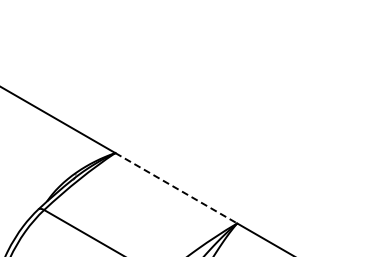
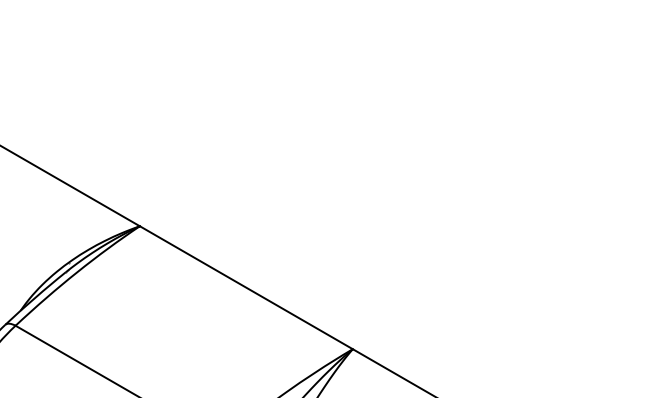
line: (176, 188) -> (246, 288), dashed -> solid

